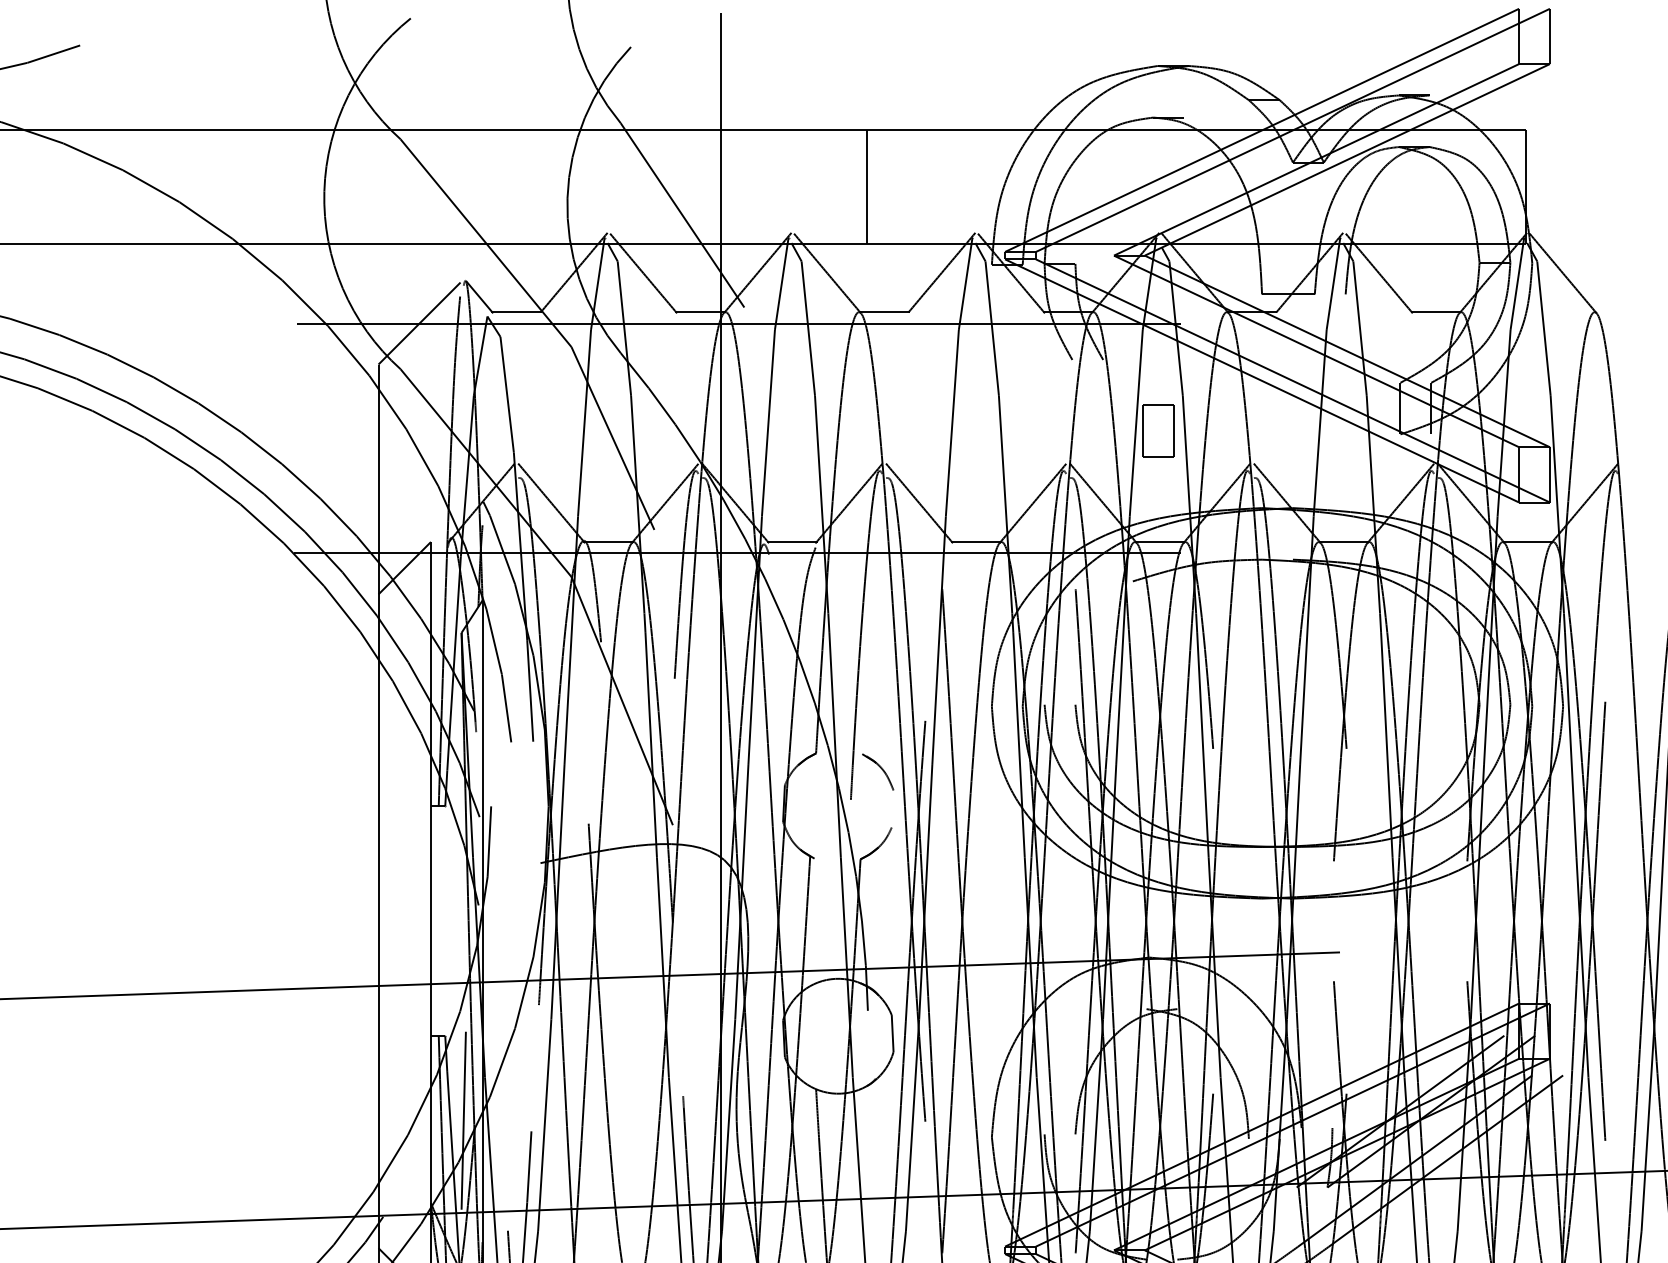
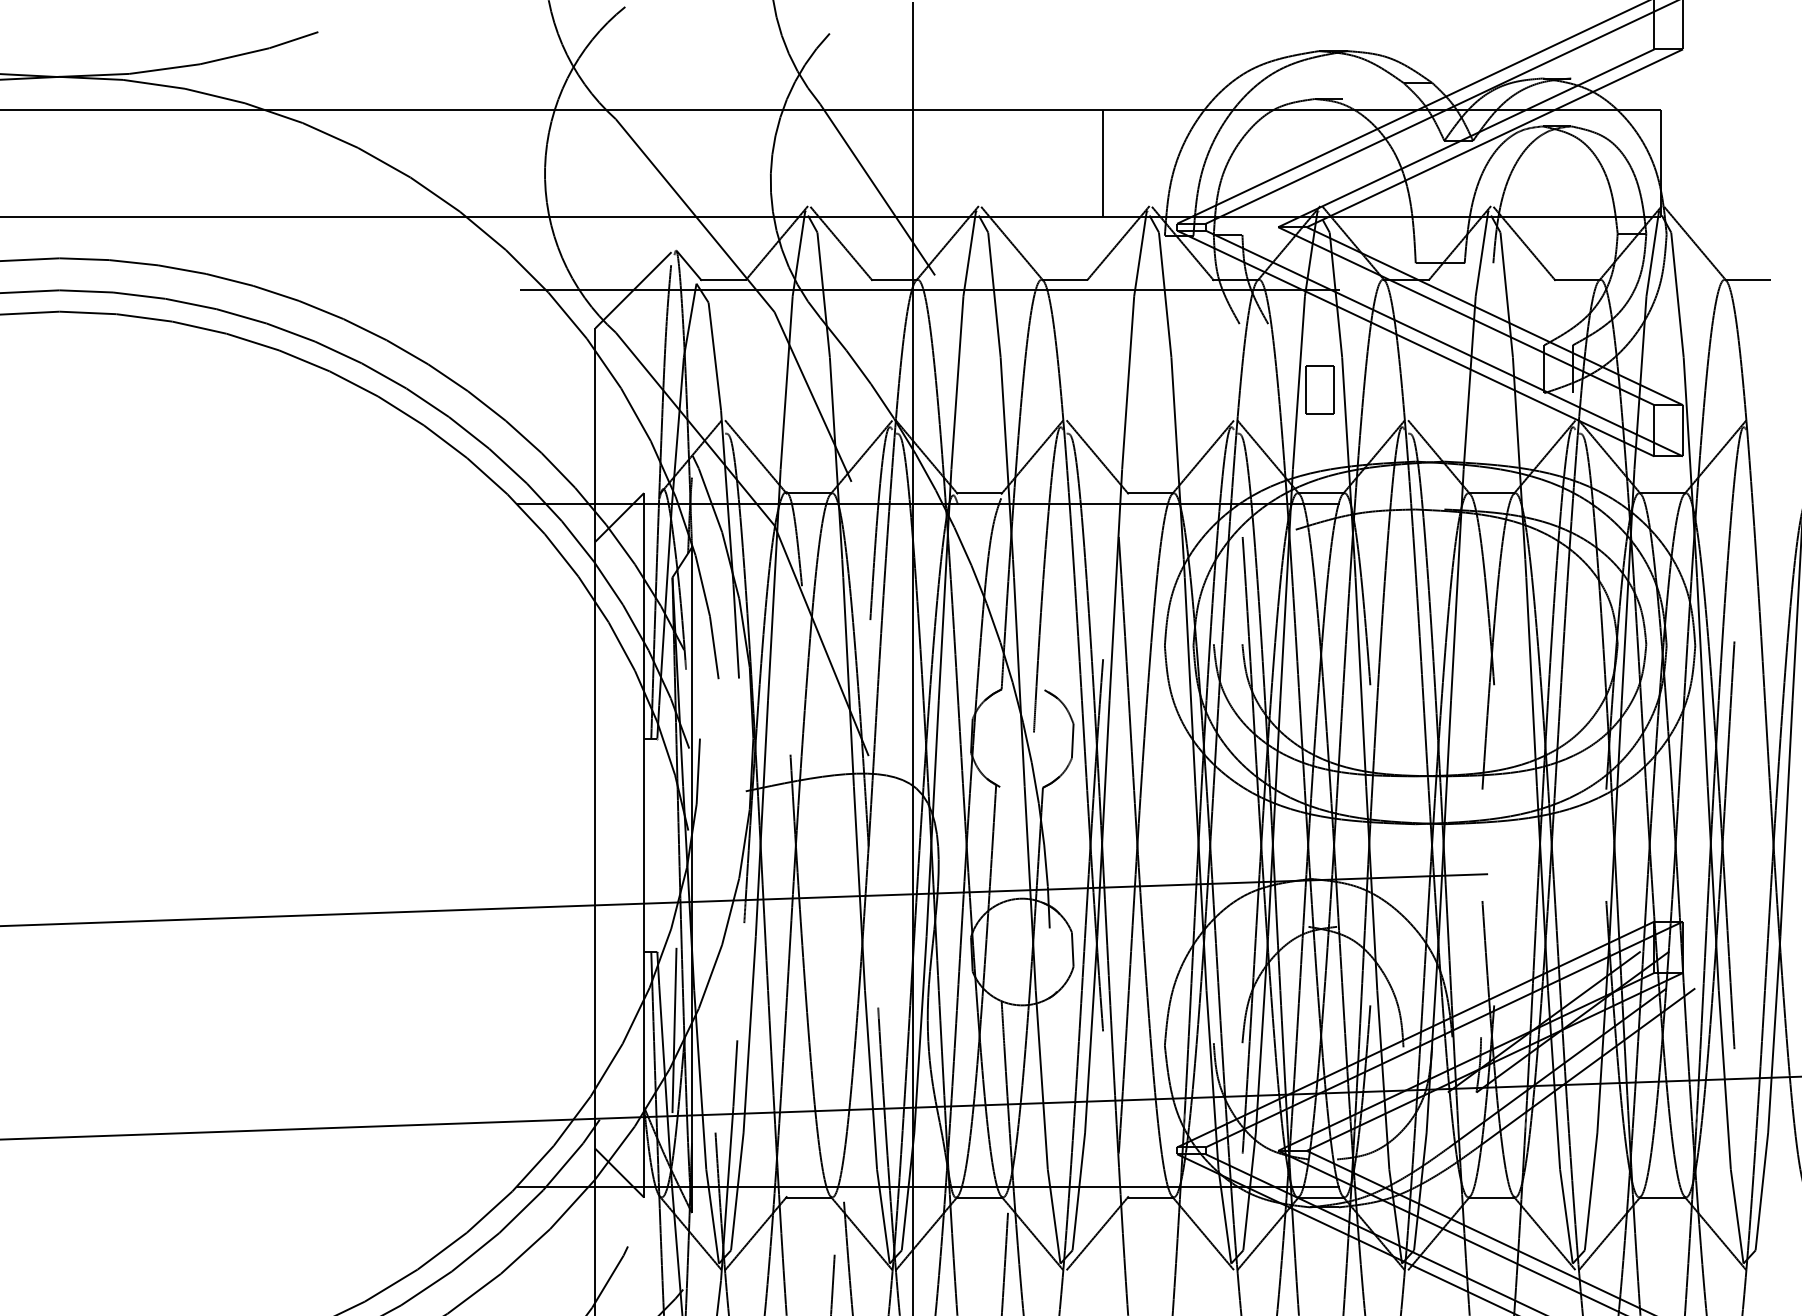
line: (866, 187) -> (1102, 163), moved
line: (1619, 311) -> (1747, 279), added
line: (892, 808) -> (1072, 740), added

